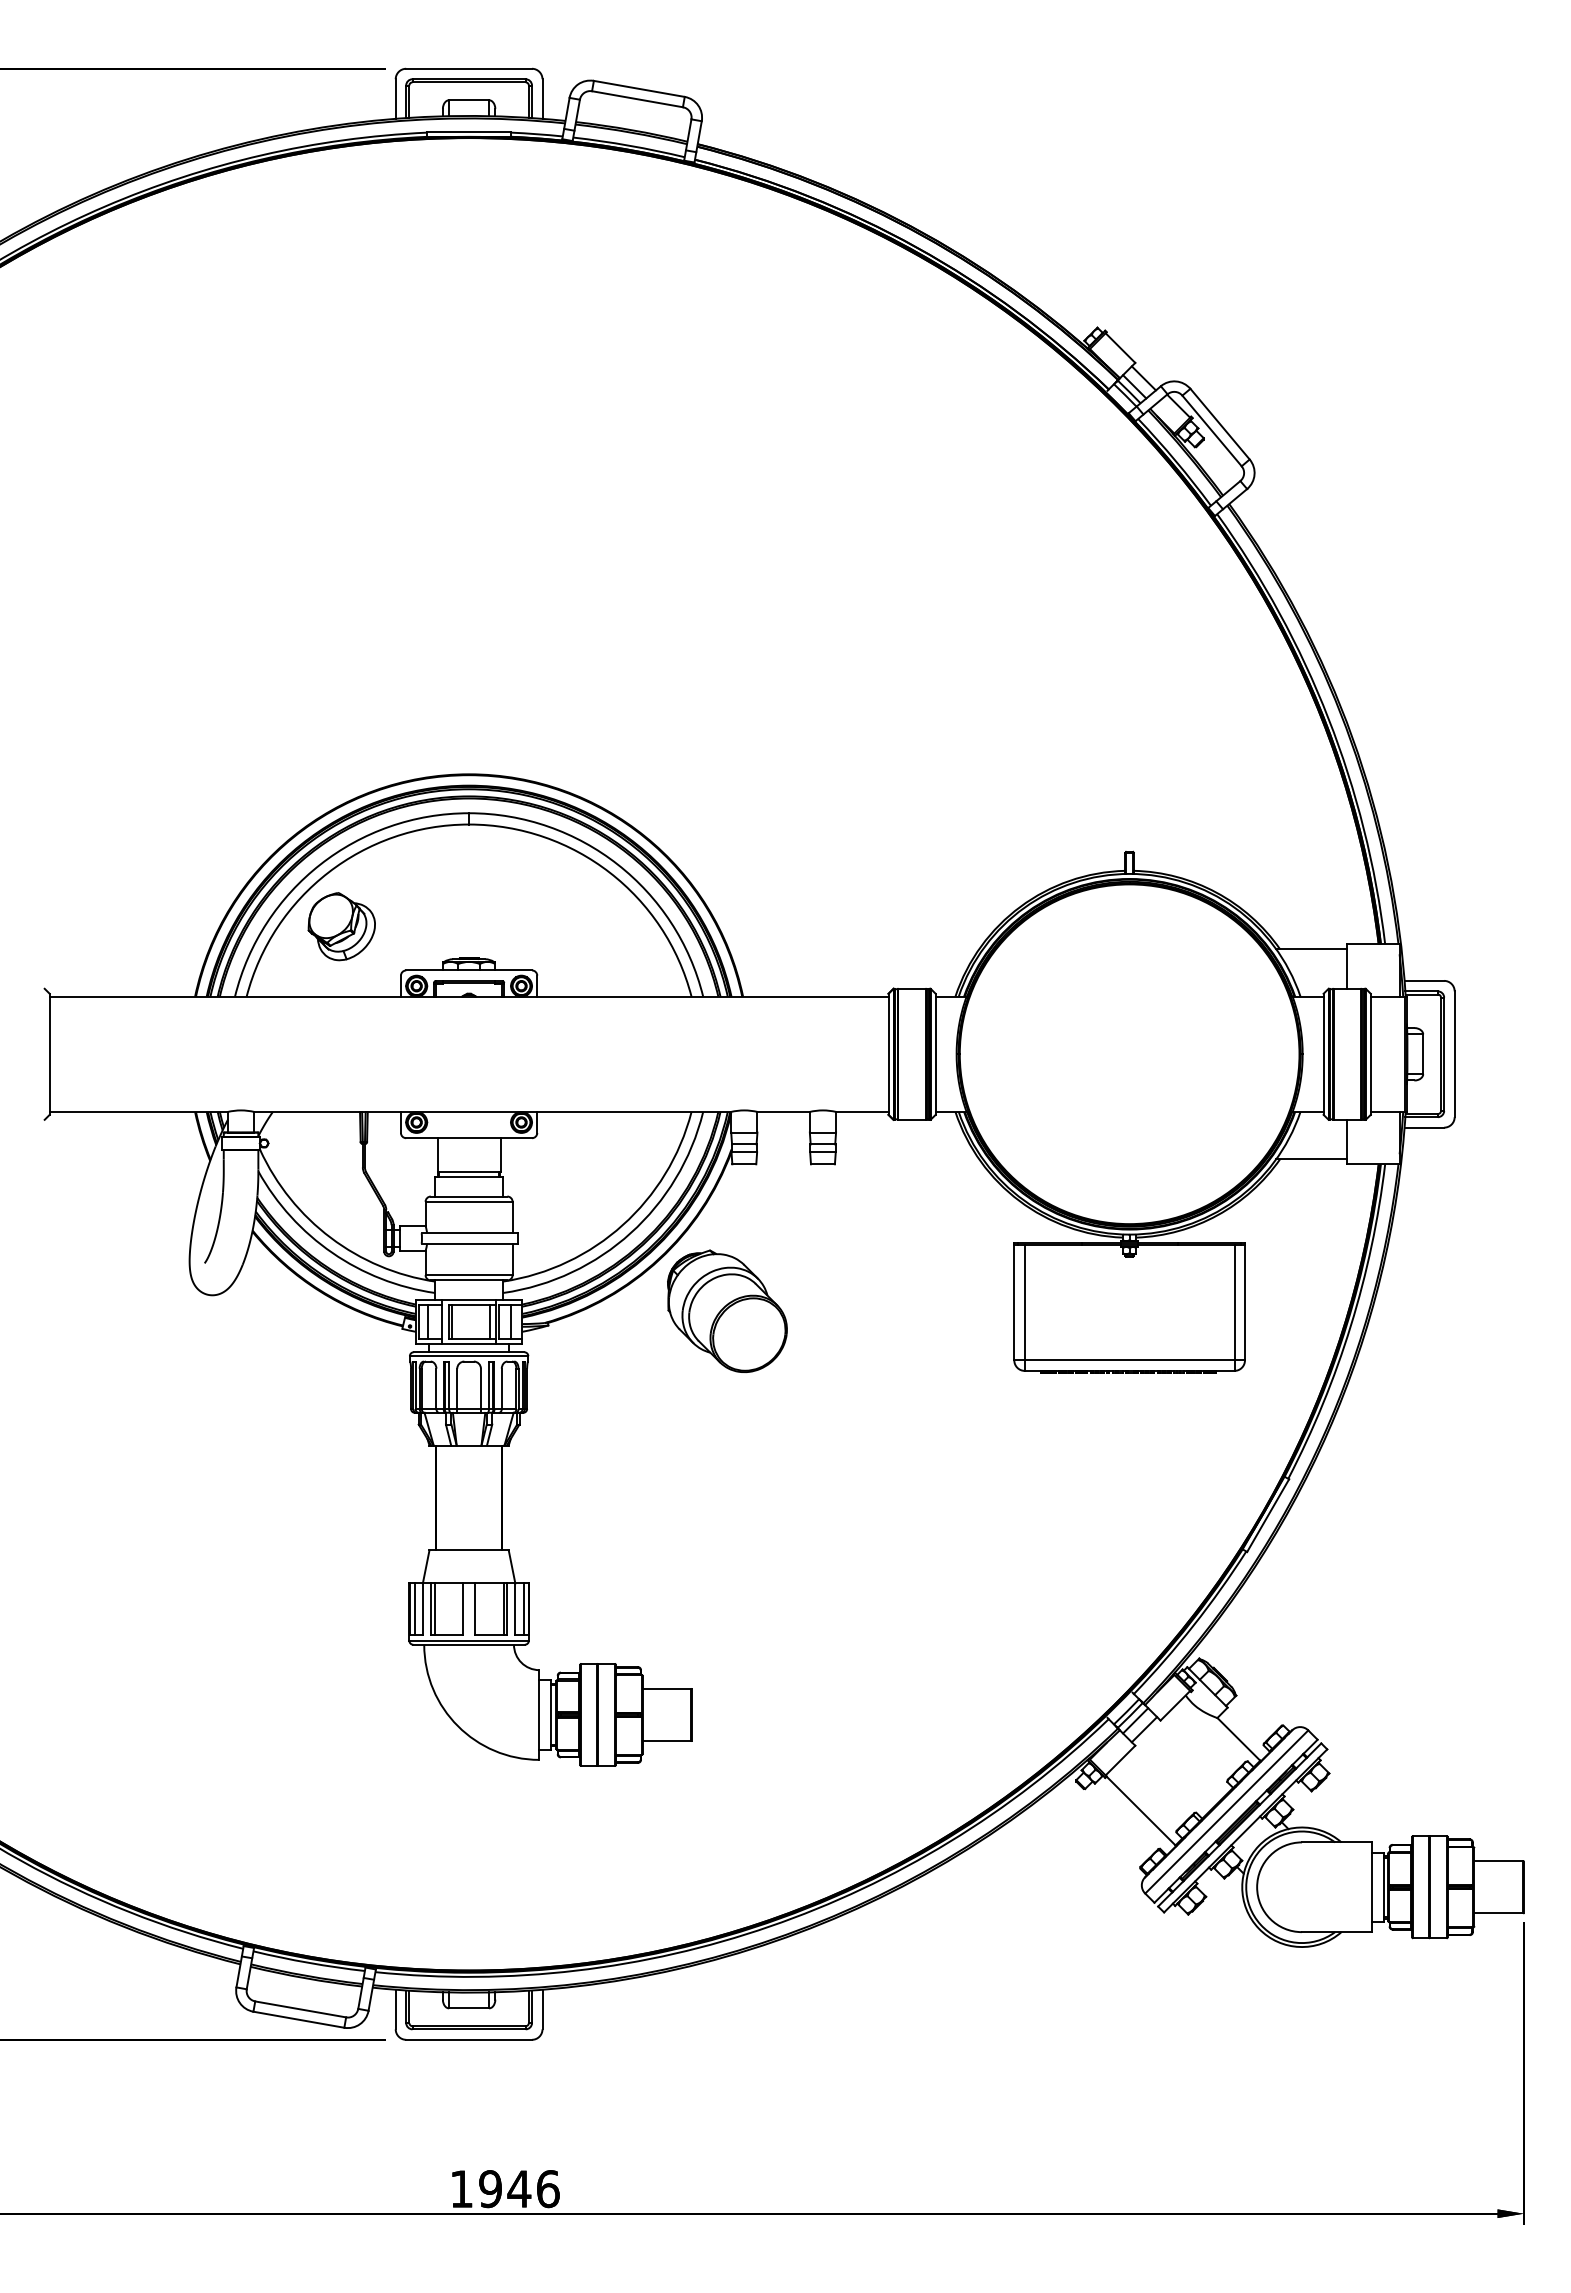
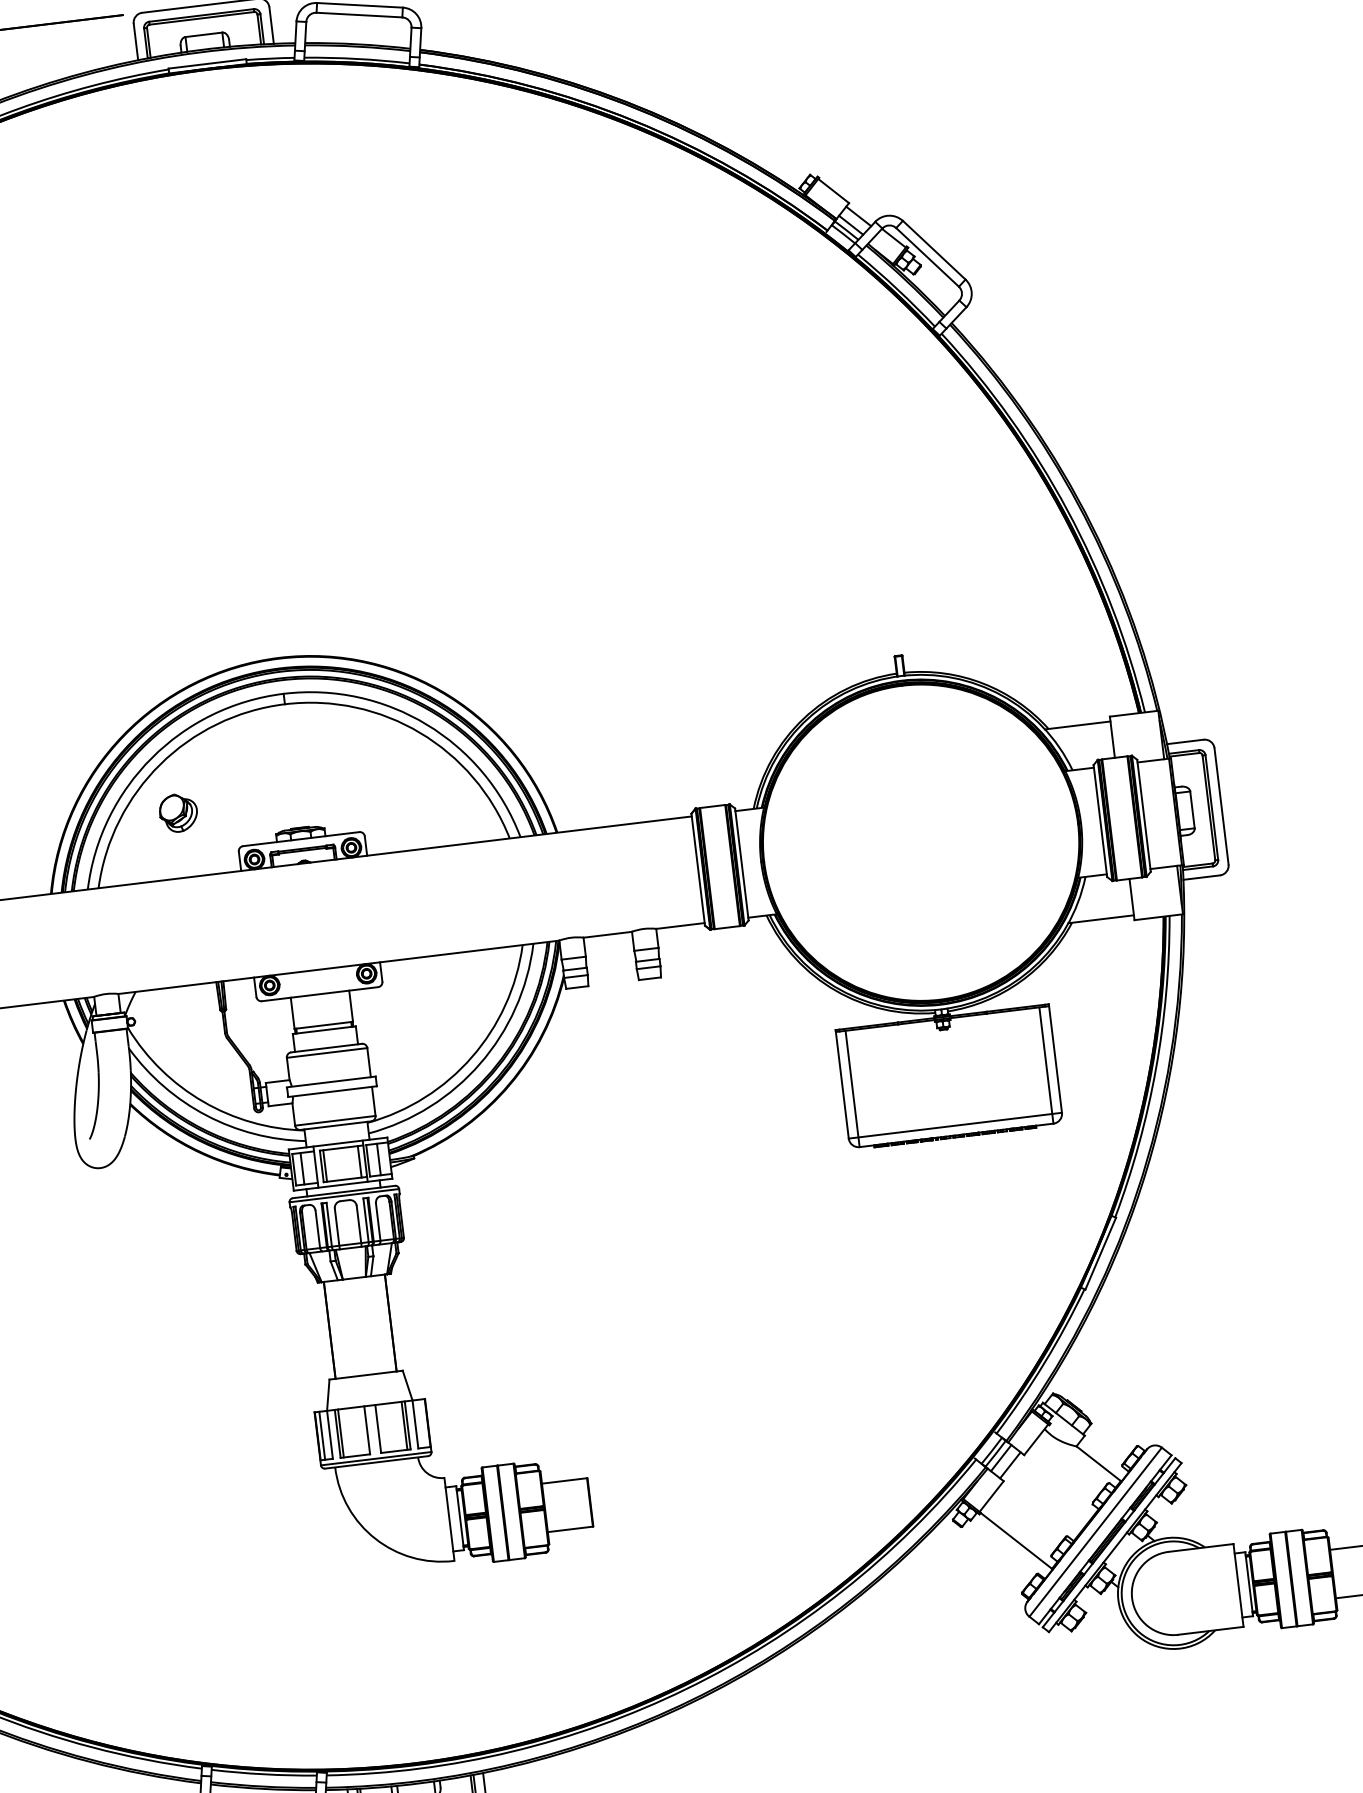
part: (341, 926) -> (178, 812), size x0.6
part: (727, 1310) -> (578, 1124), removed
line: (523, 1609) -> (422, 1423), removed

